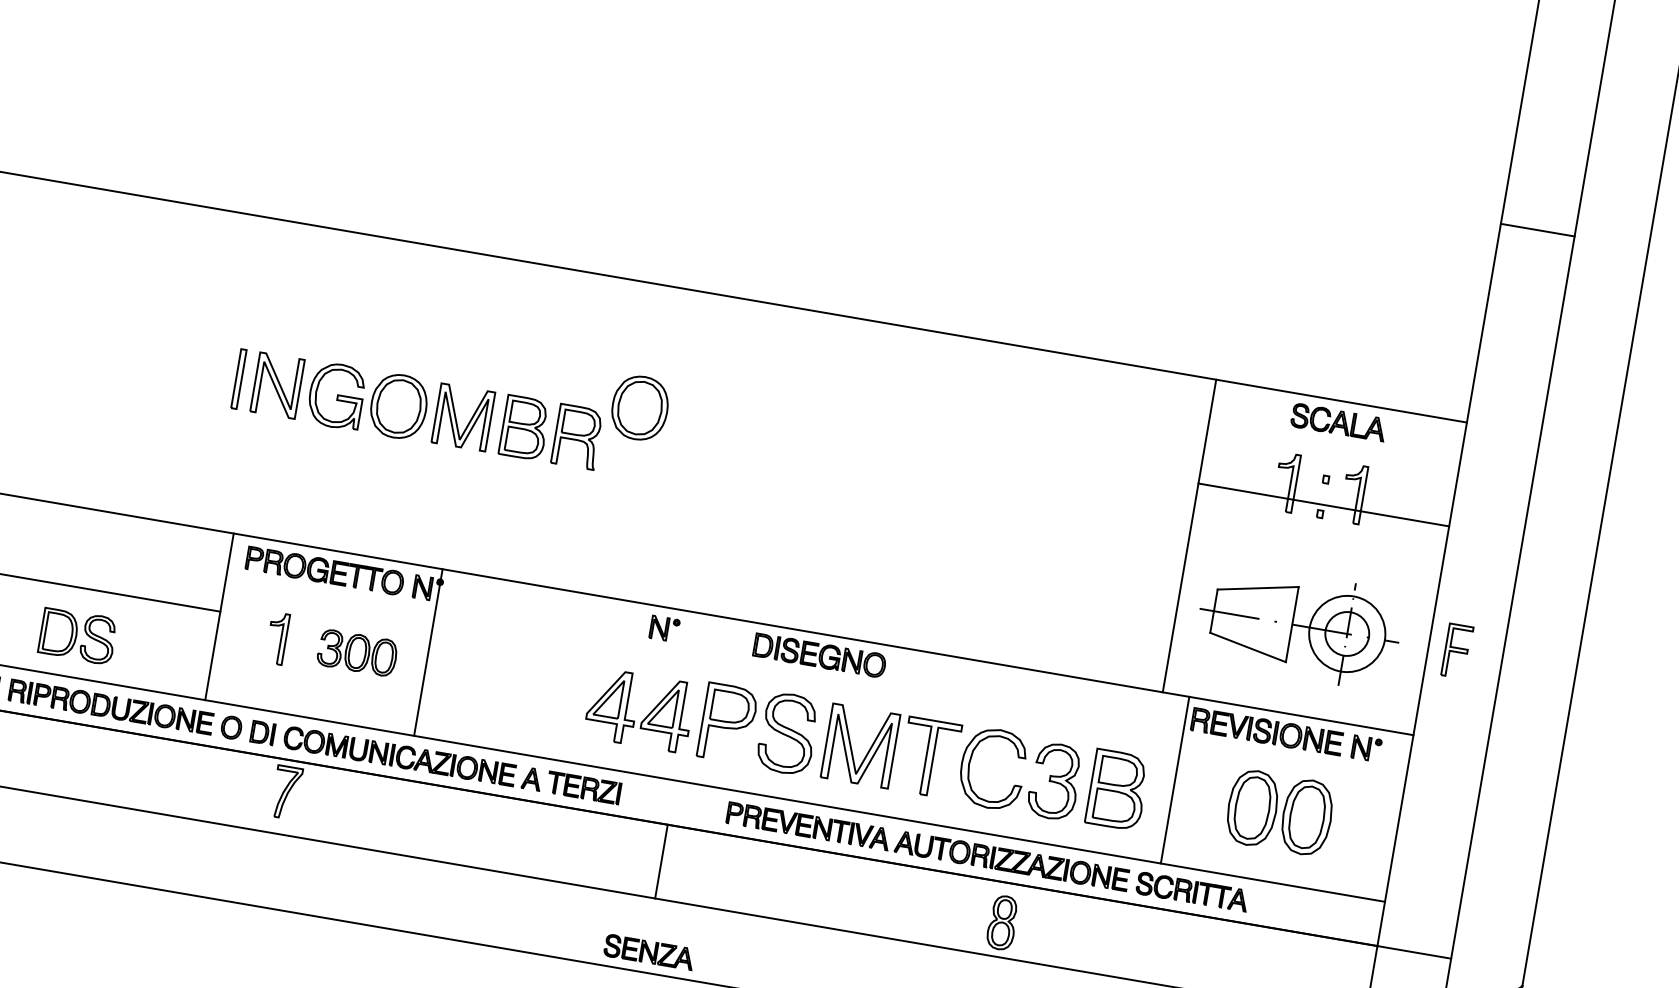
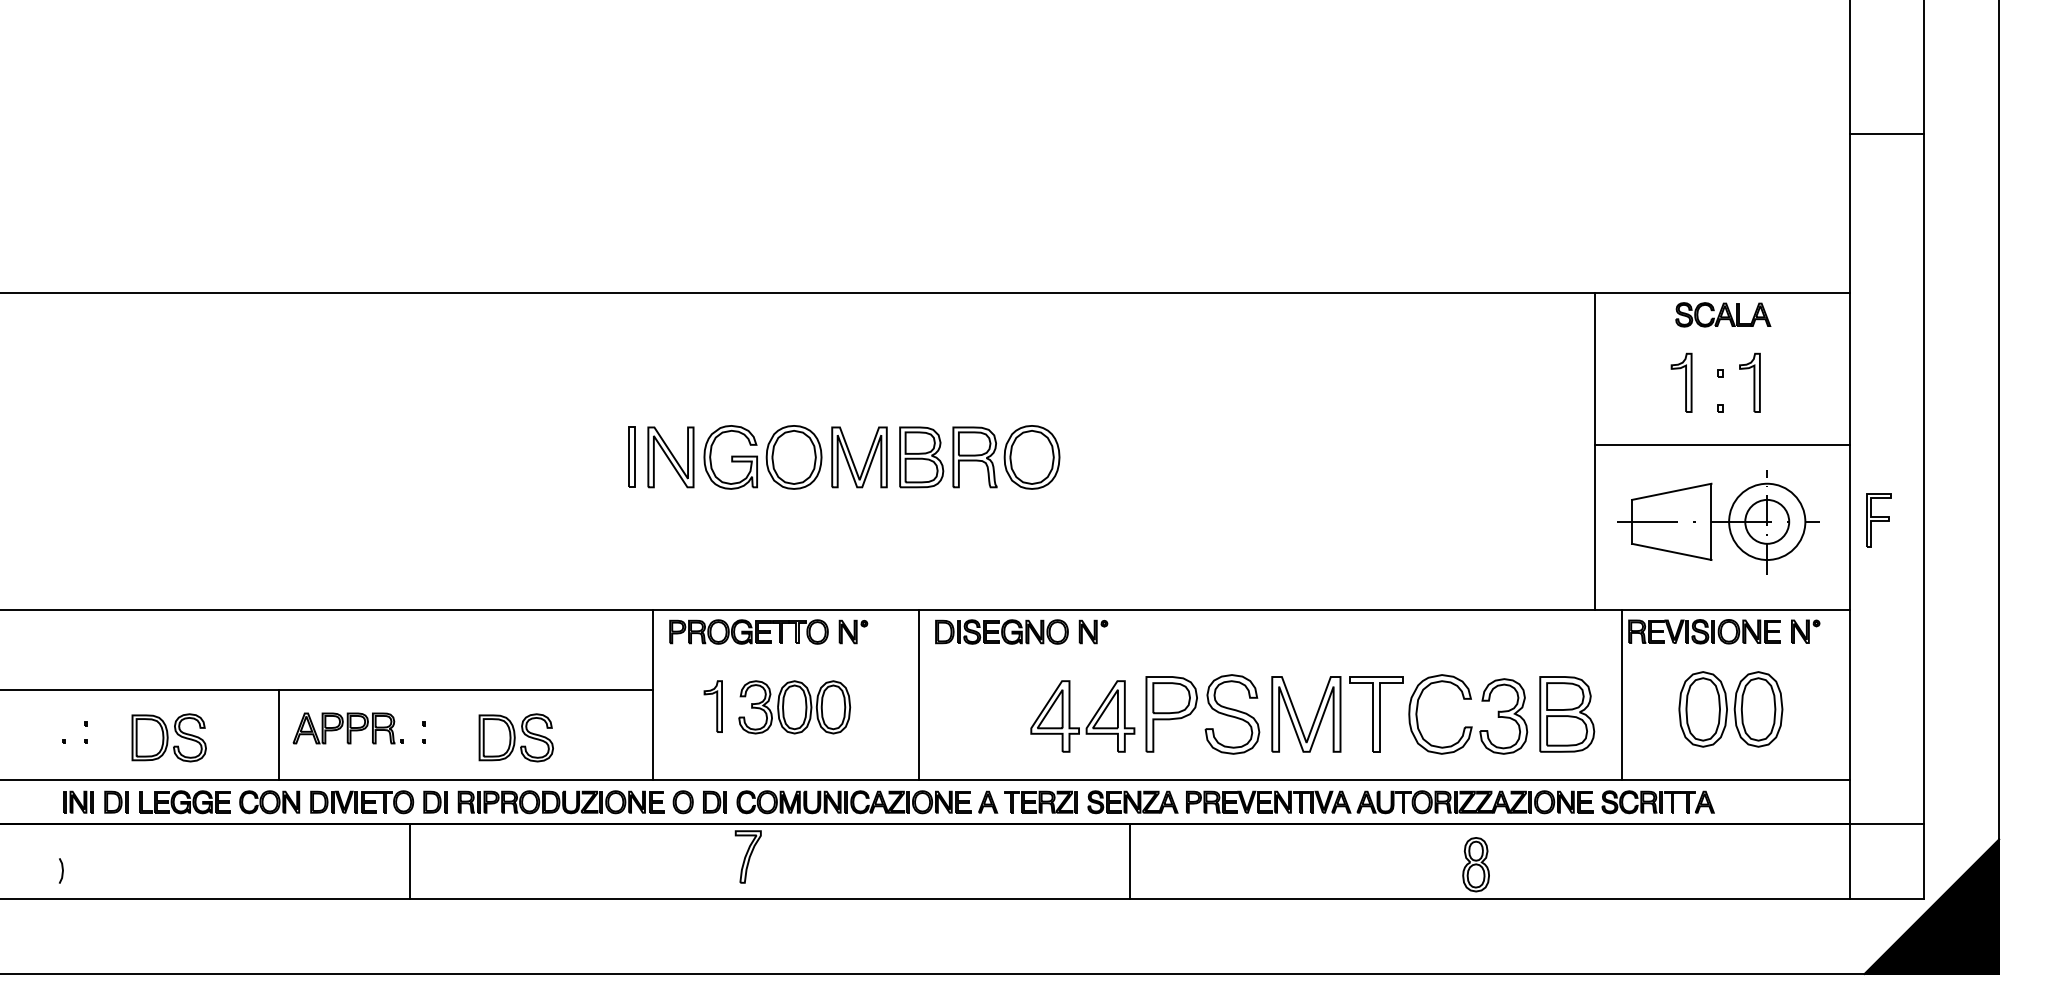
line: (1537, 229) -> (1886, 133), moved
part: (639, 408) -> (1031, 457), moved
line: (1323, 504) -> (1722, 444), moved
line: (428, 652) -> (918, 694), moved
part: (357, 653) -> (794, 707), size x1.43
part: (819, 654) -> (1001, 631), moved
part: (648, 952) -> (1132, 802), moved

